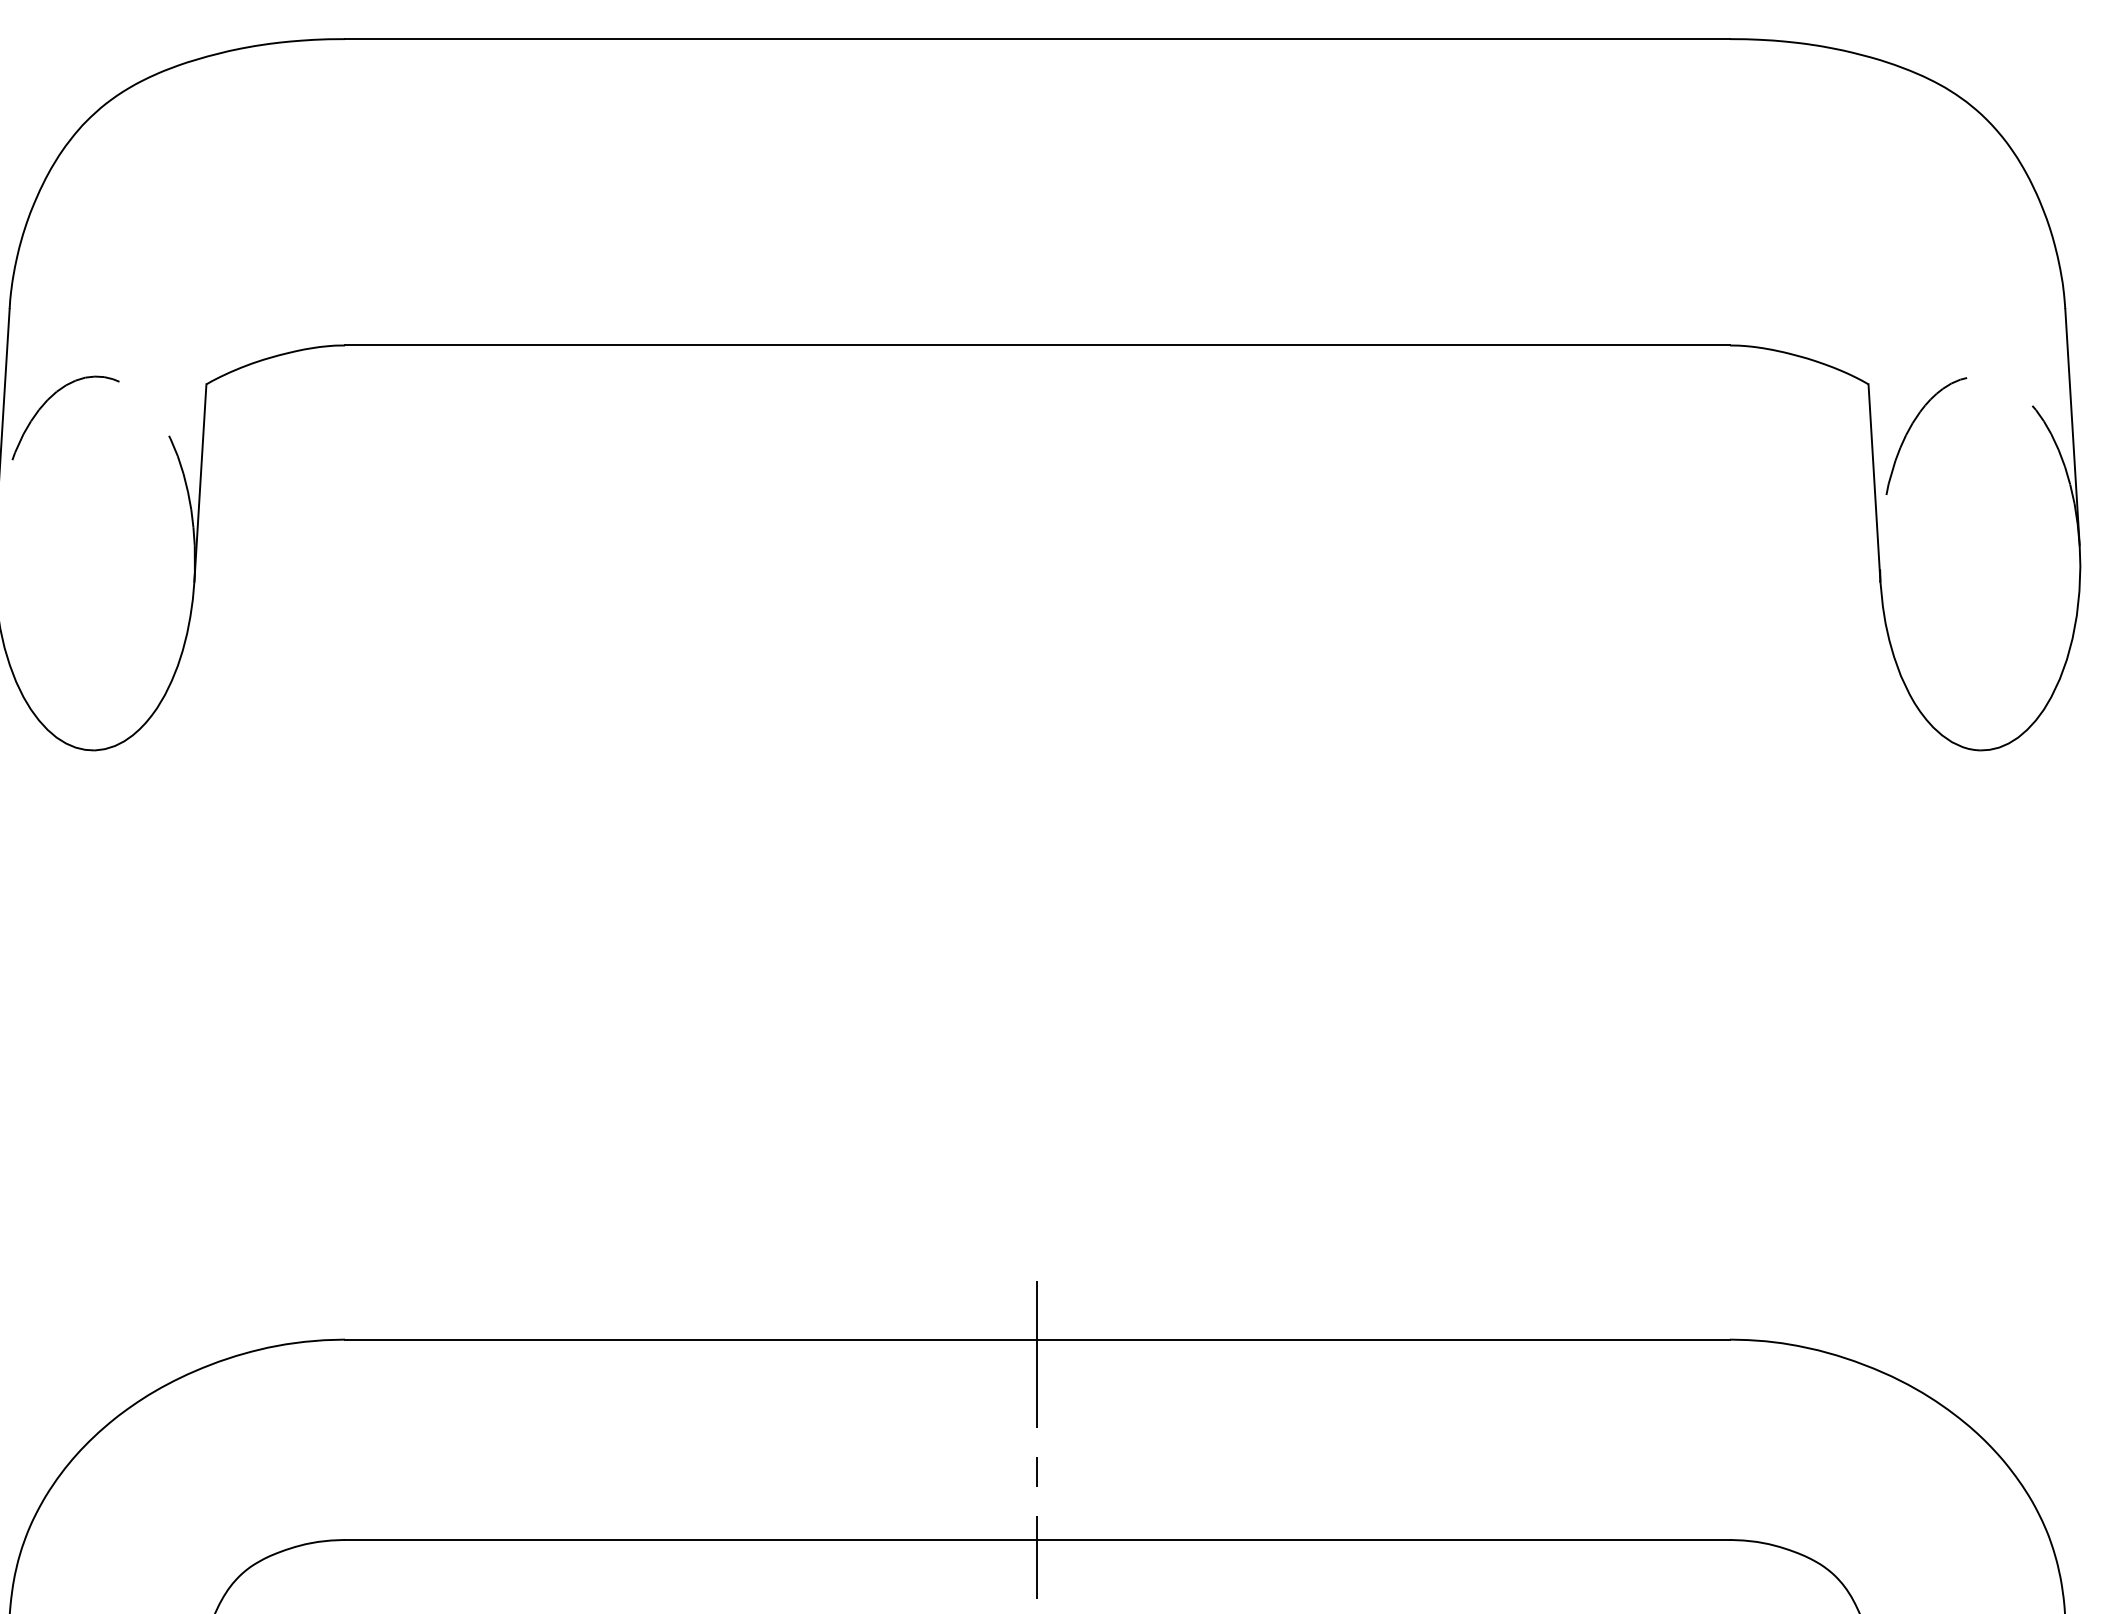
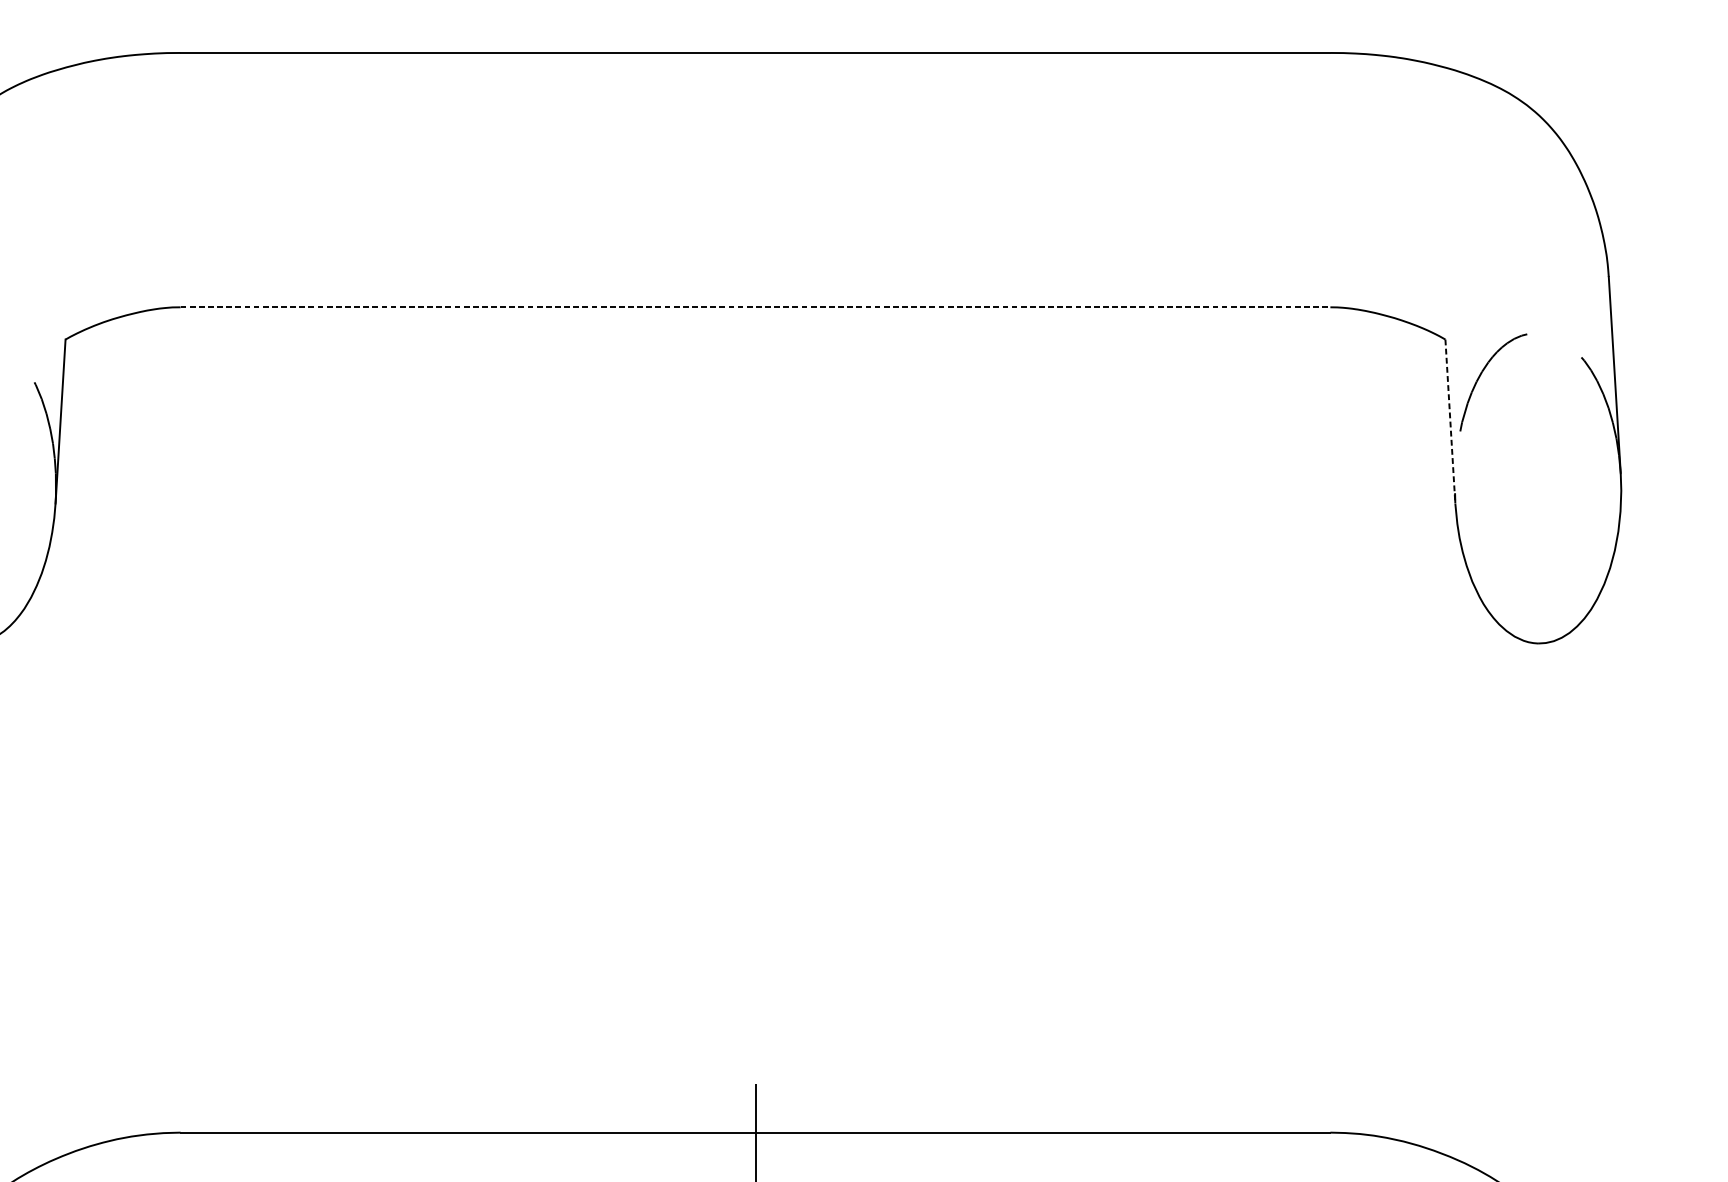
line: (1037, 345) -> (755, 307), solid -> dashed
line: (1874, 483) -> (1450, 421), solid -> dashed

